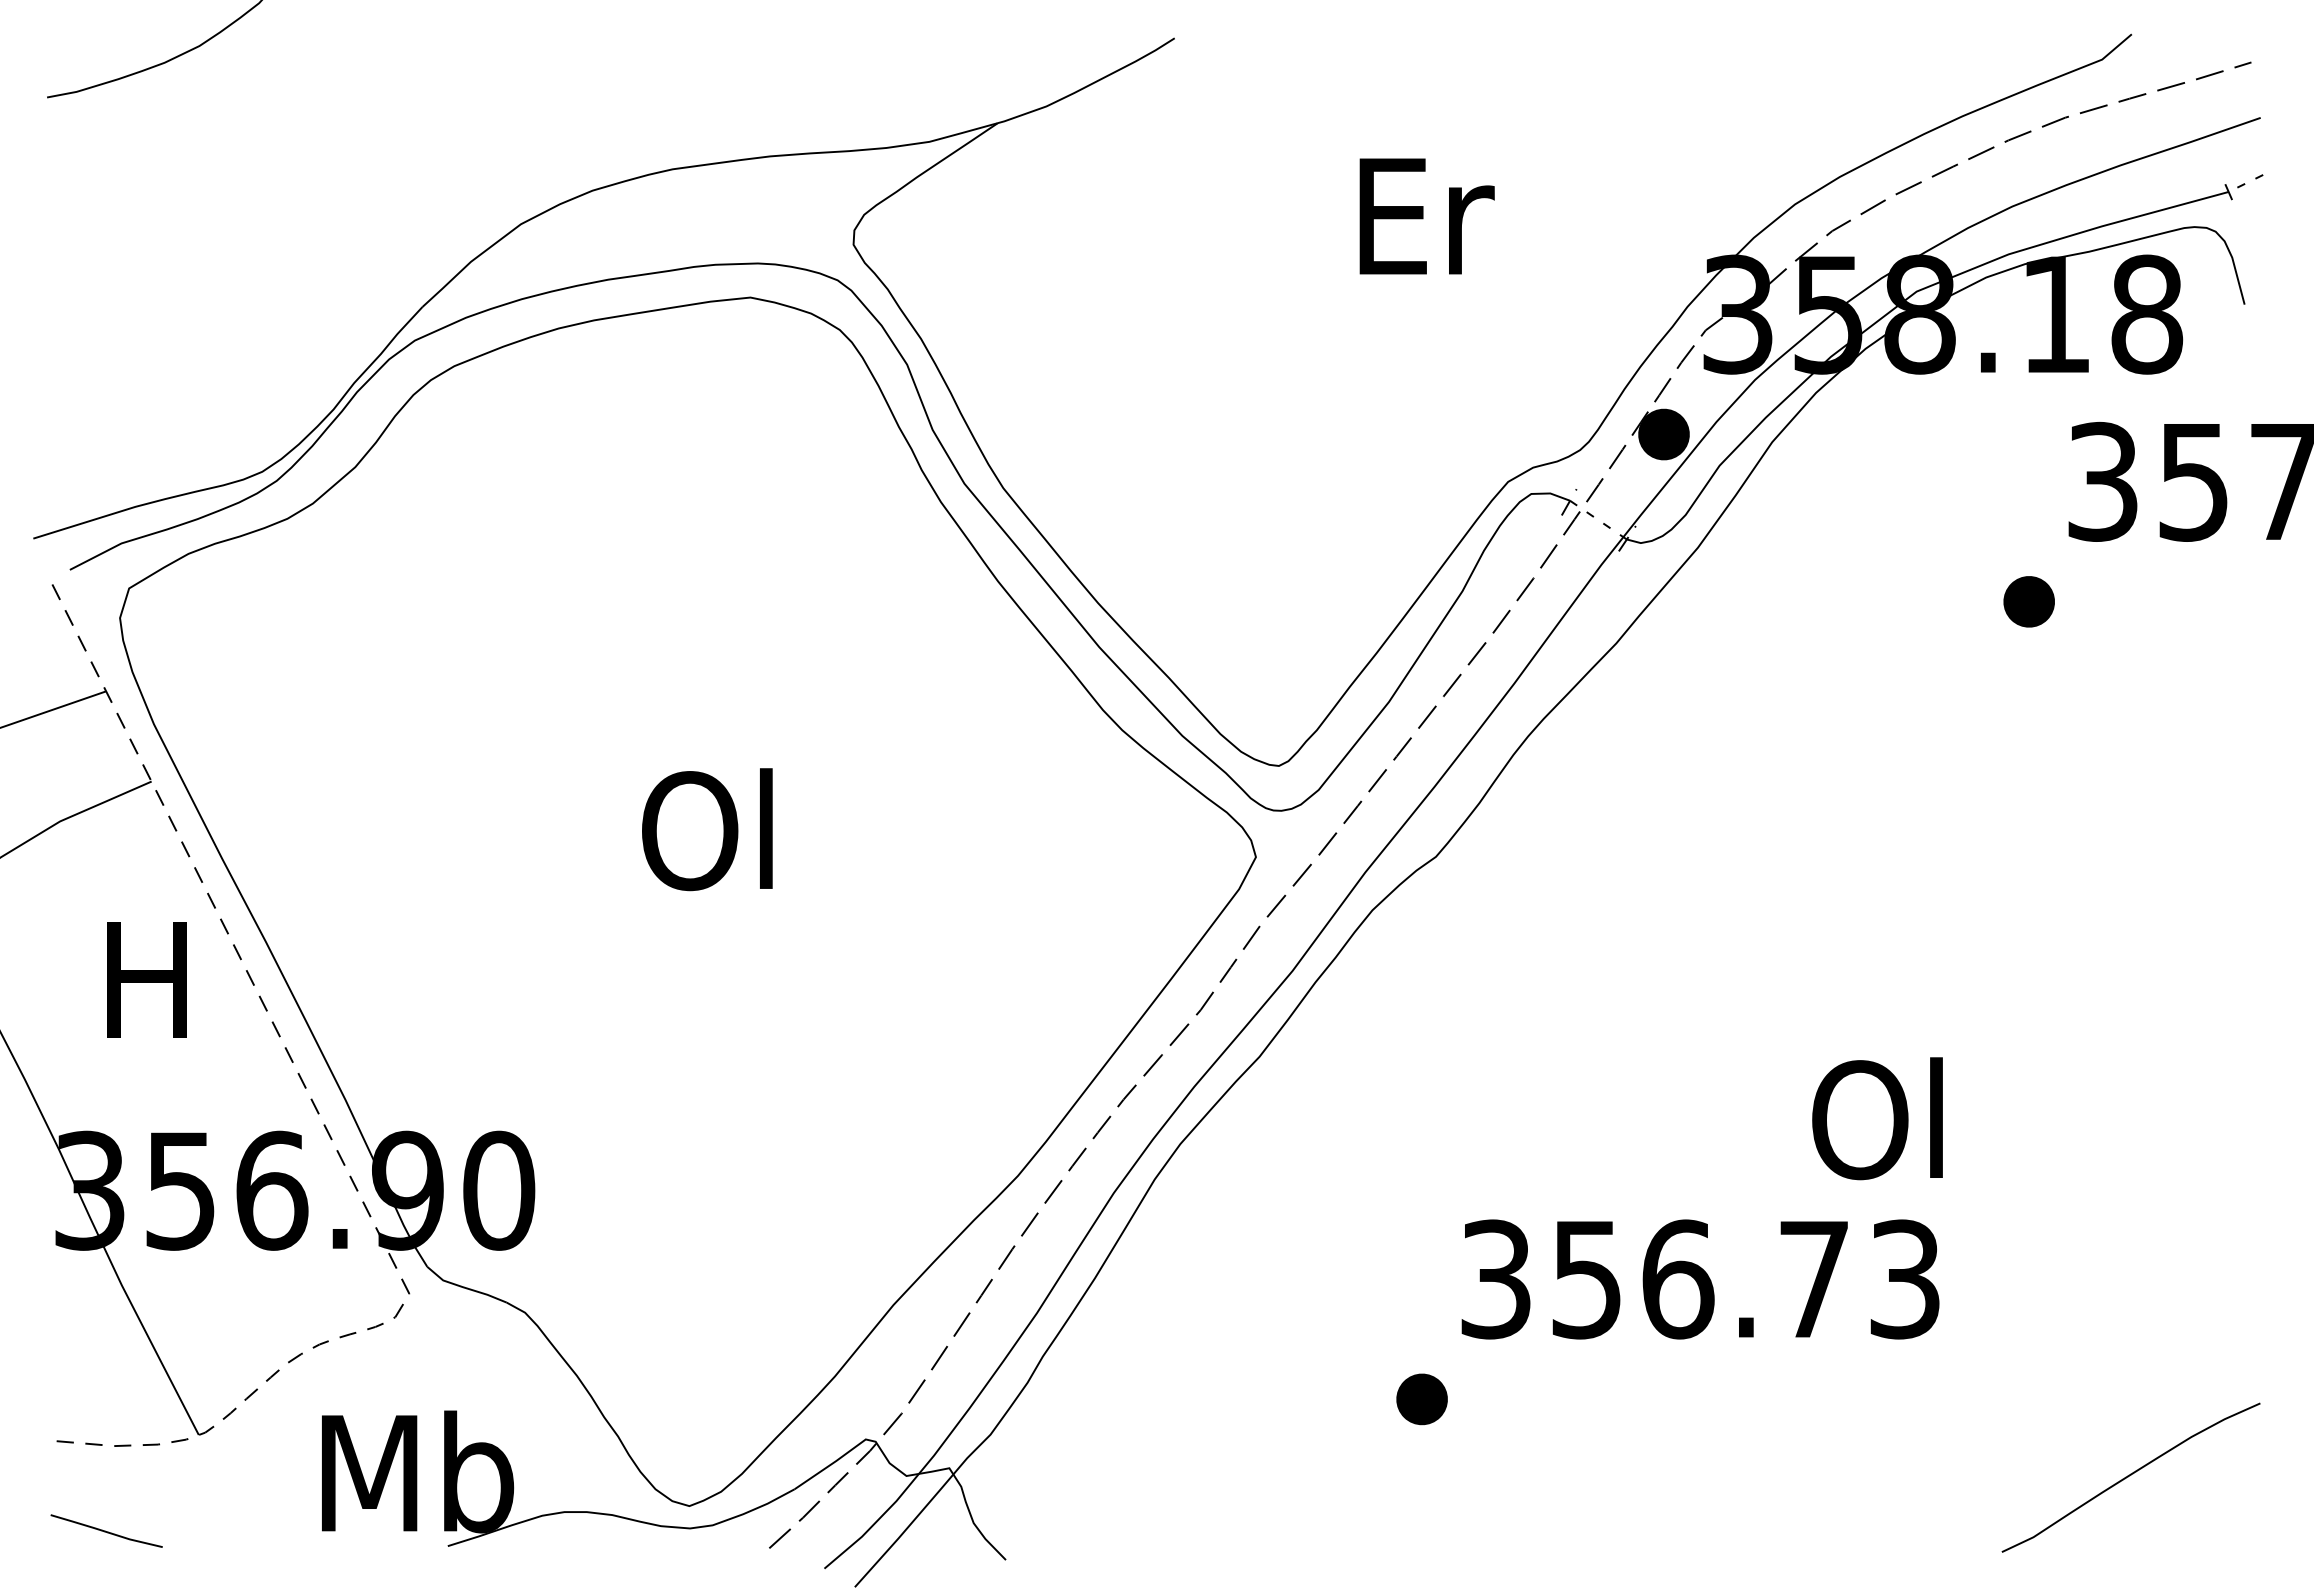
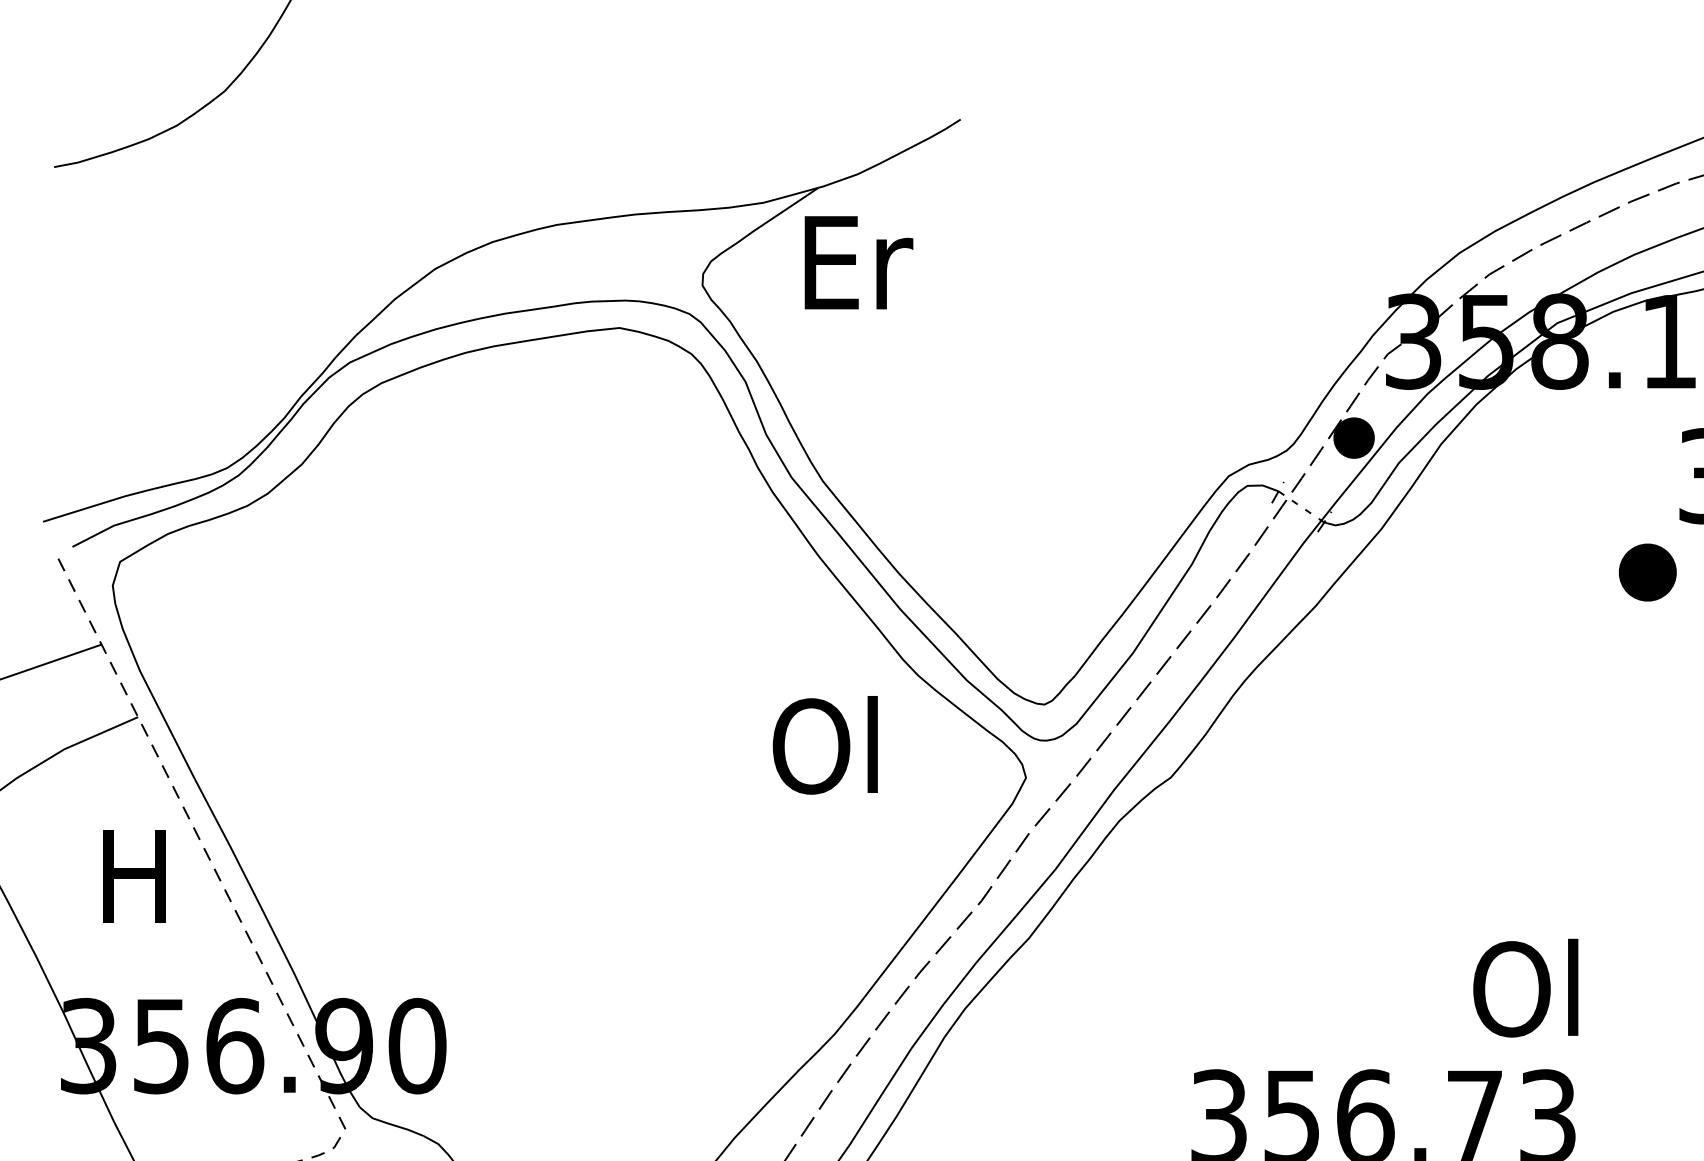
text: (1426, 216) -> (858, 262), moved
part: (2028, 601) -> (1647, 572), size x1.4
text: (707, 829) -> (825, 745), moved

